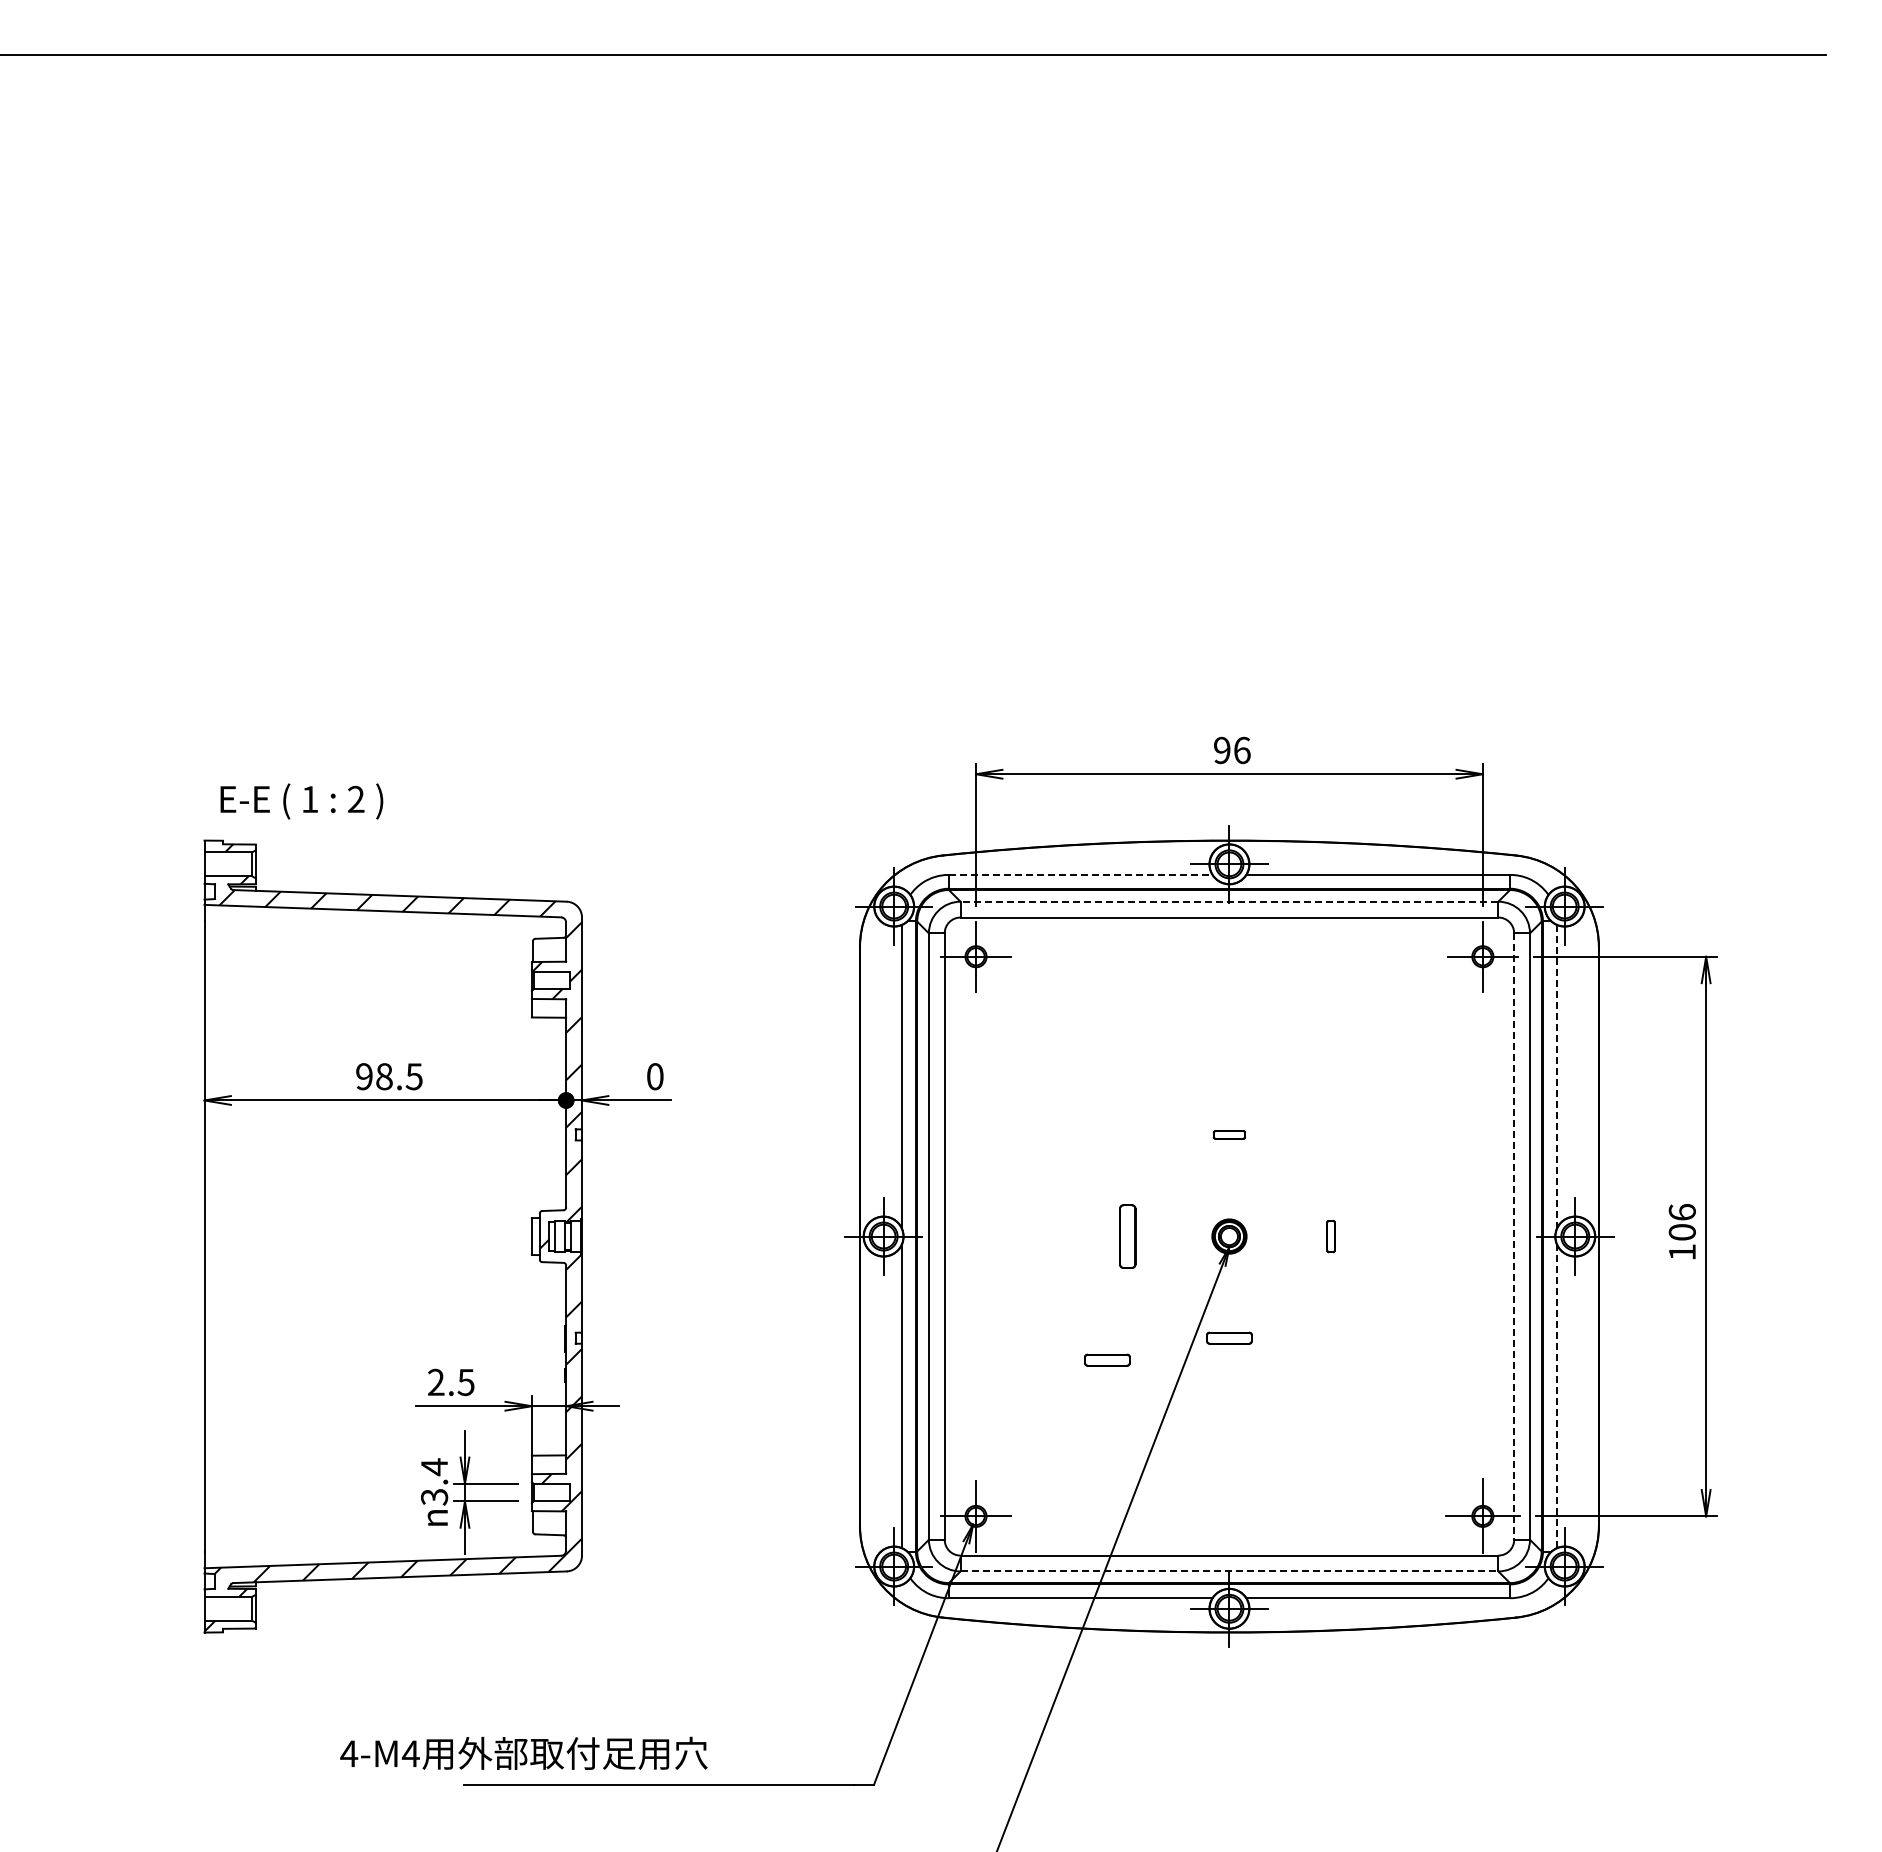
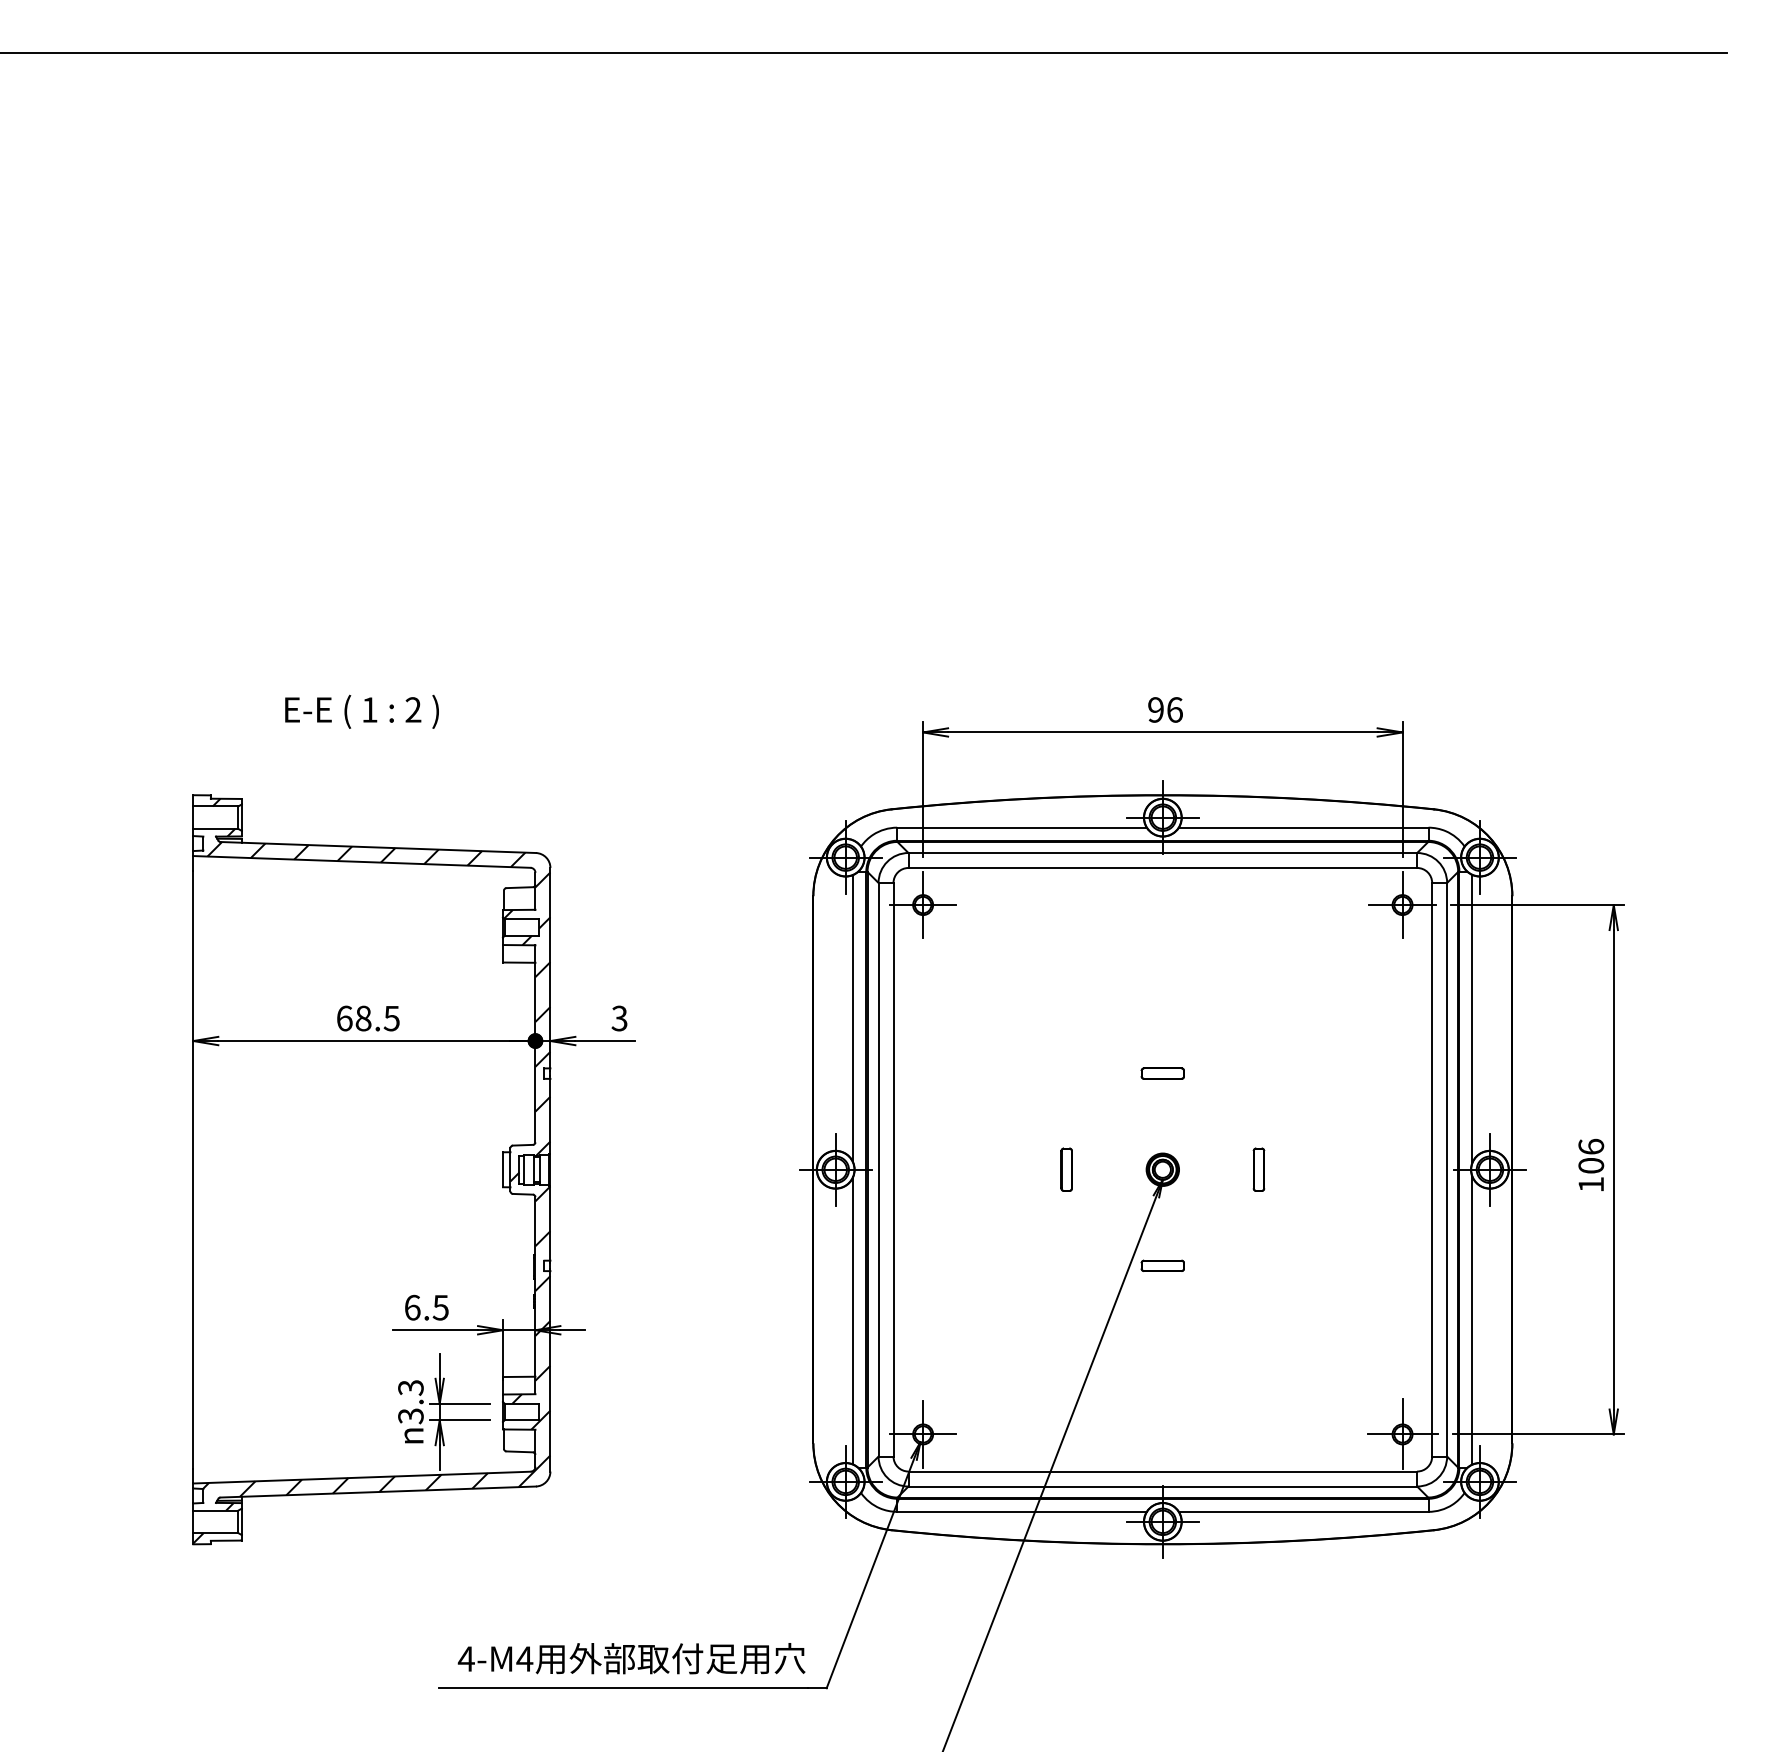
text: (301, 801) -> (361, 711), moved
line: (1080, 874) -> (1021, 827), dashed -> solid
line: (1229, 901) -> (1162, 852), dashed -> solid
text: (364, 1076) -> (344, 1018), 98.5 -> 68.5
text: (654, 1076) -> (618, 1018), 0 -> 3
line: (1556, 1076) -> (1472, 1018), dashed -> solid
part: (1229, 1134) -> (1162, 1073), size x1.43
part: (1127, 1236) -> (1066, 1169), size x0.71
part: (1330, 1236) -> (1258, 1169), size x1.43
line: (1514, 1237) -> (1432, 1170), dashed -> solid
part: (1107, 1359) -> (1047, 1286), removed
text: (436, 1382) -> (412, 1307), 2.5 -> 6.5
line: (1556, 1396) -> (1472, 1321), dashed -> solid
text: (434, 1467) -> (410, 1388), 3.4 -> 3.3
line: (1229, 1571) -> (1162, 1486), dashed -> solid
text: (523, 1752) -> (631, 1657), moved

